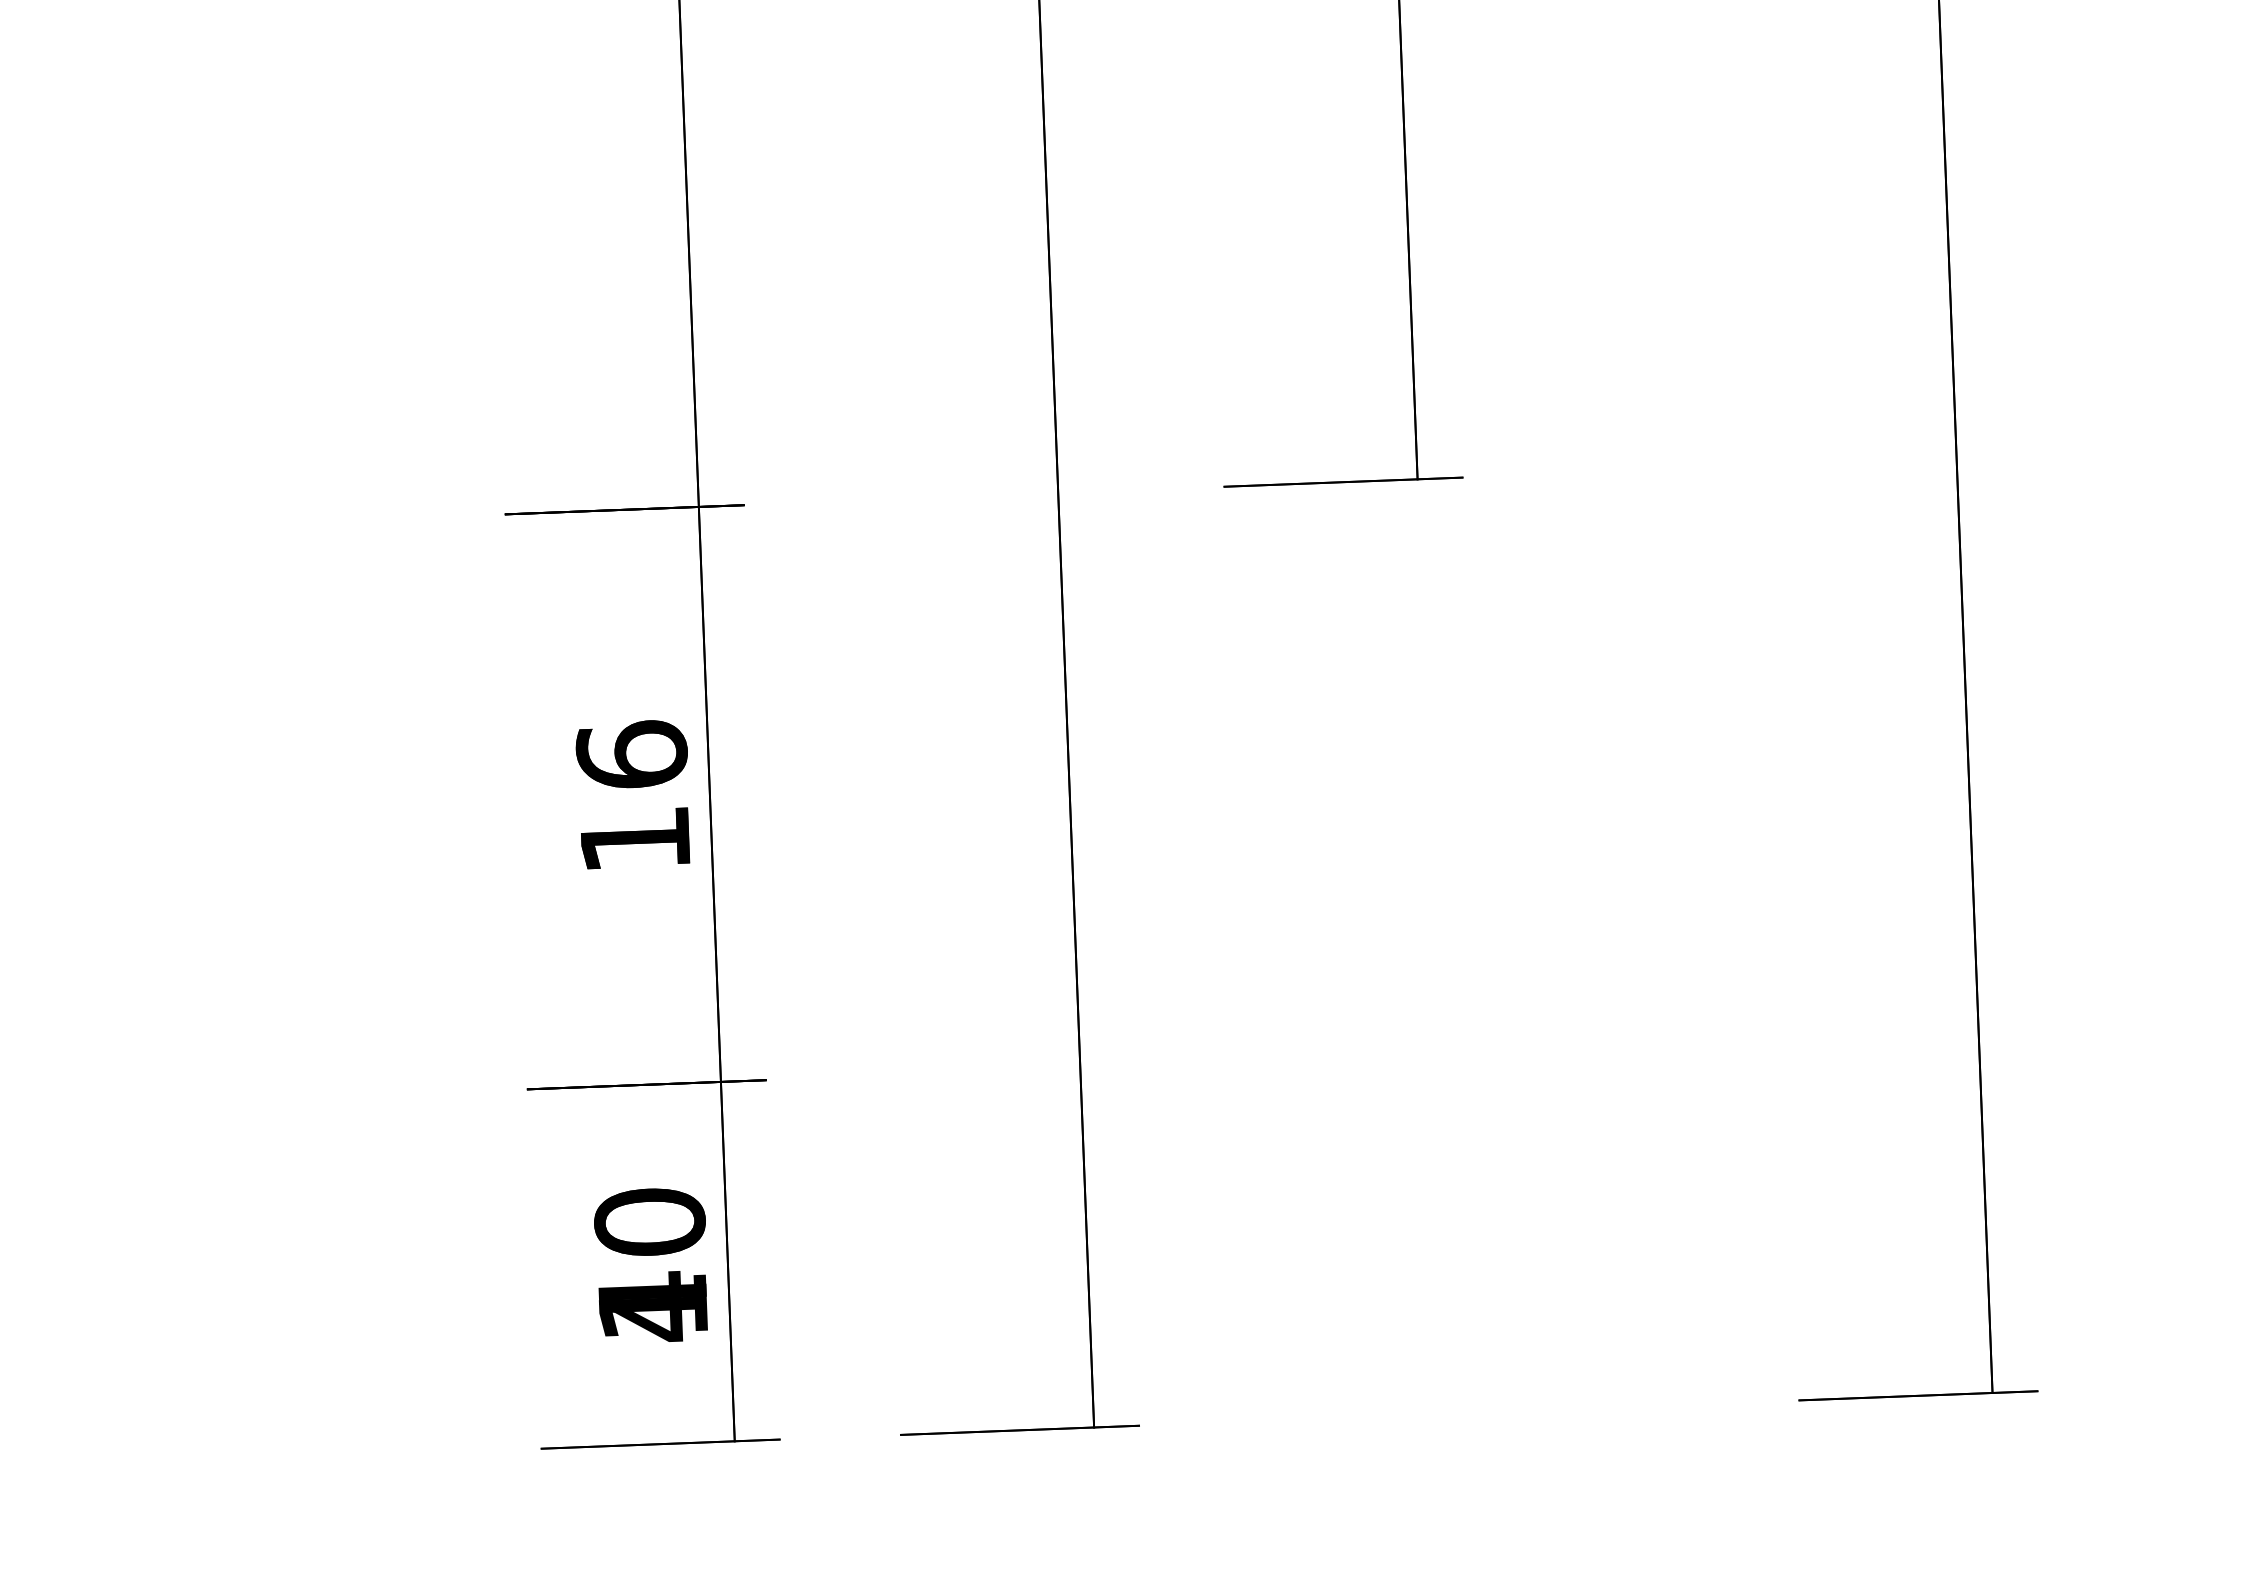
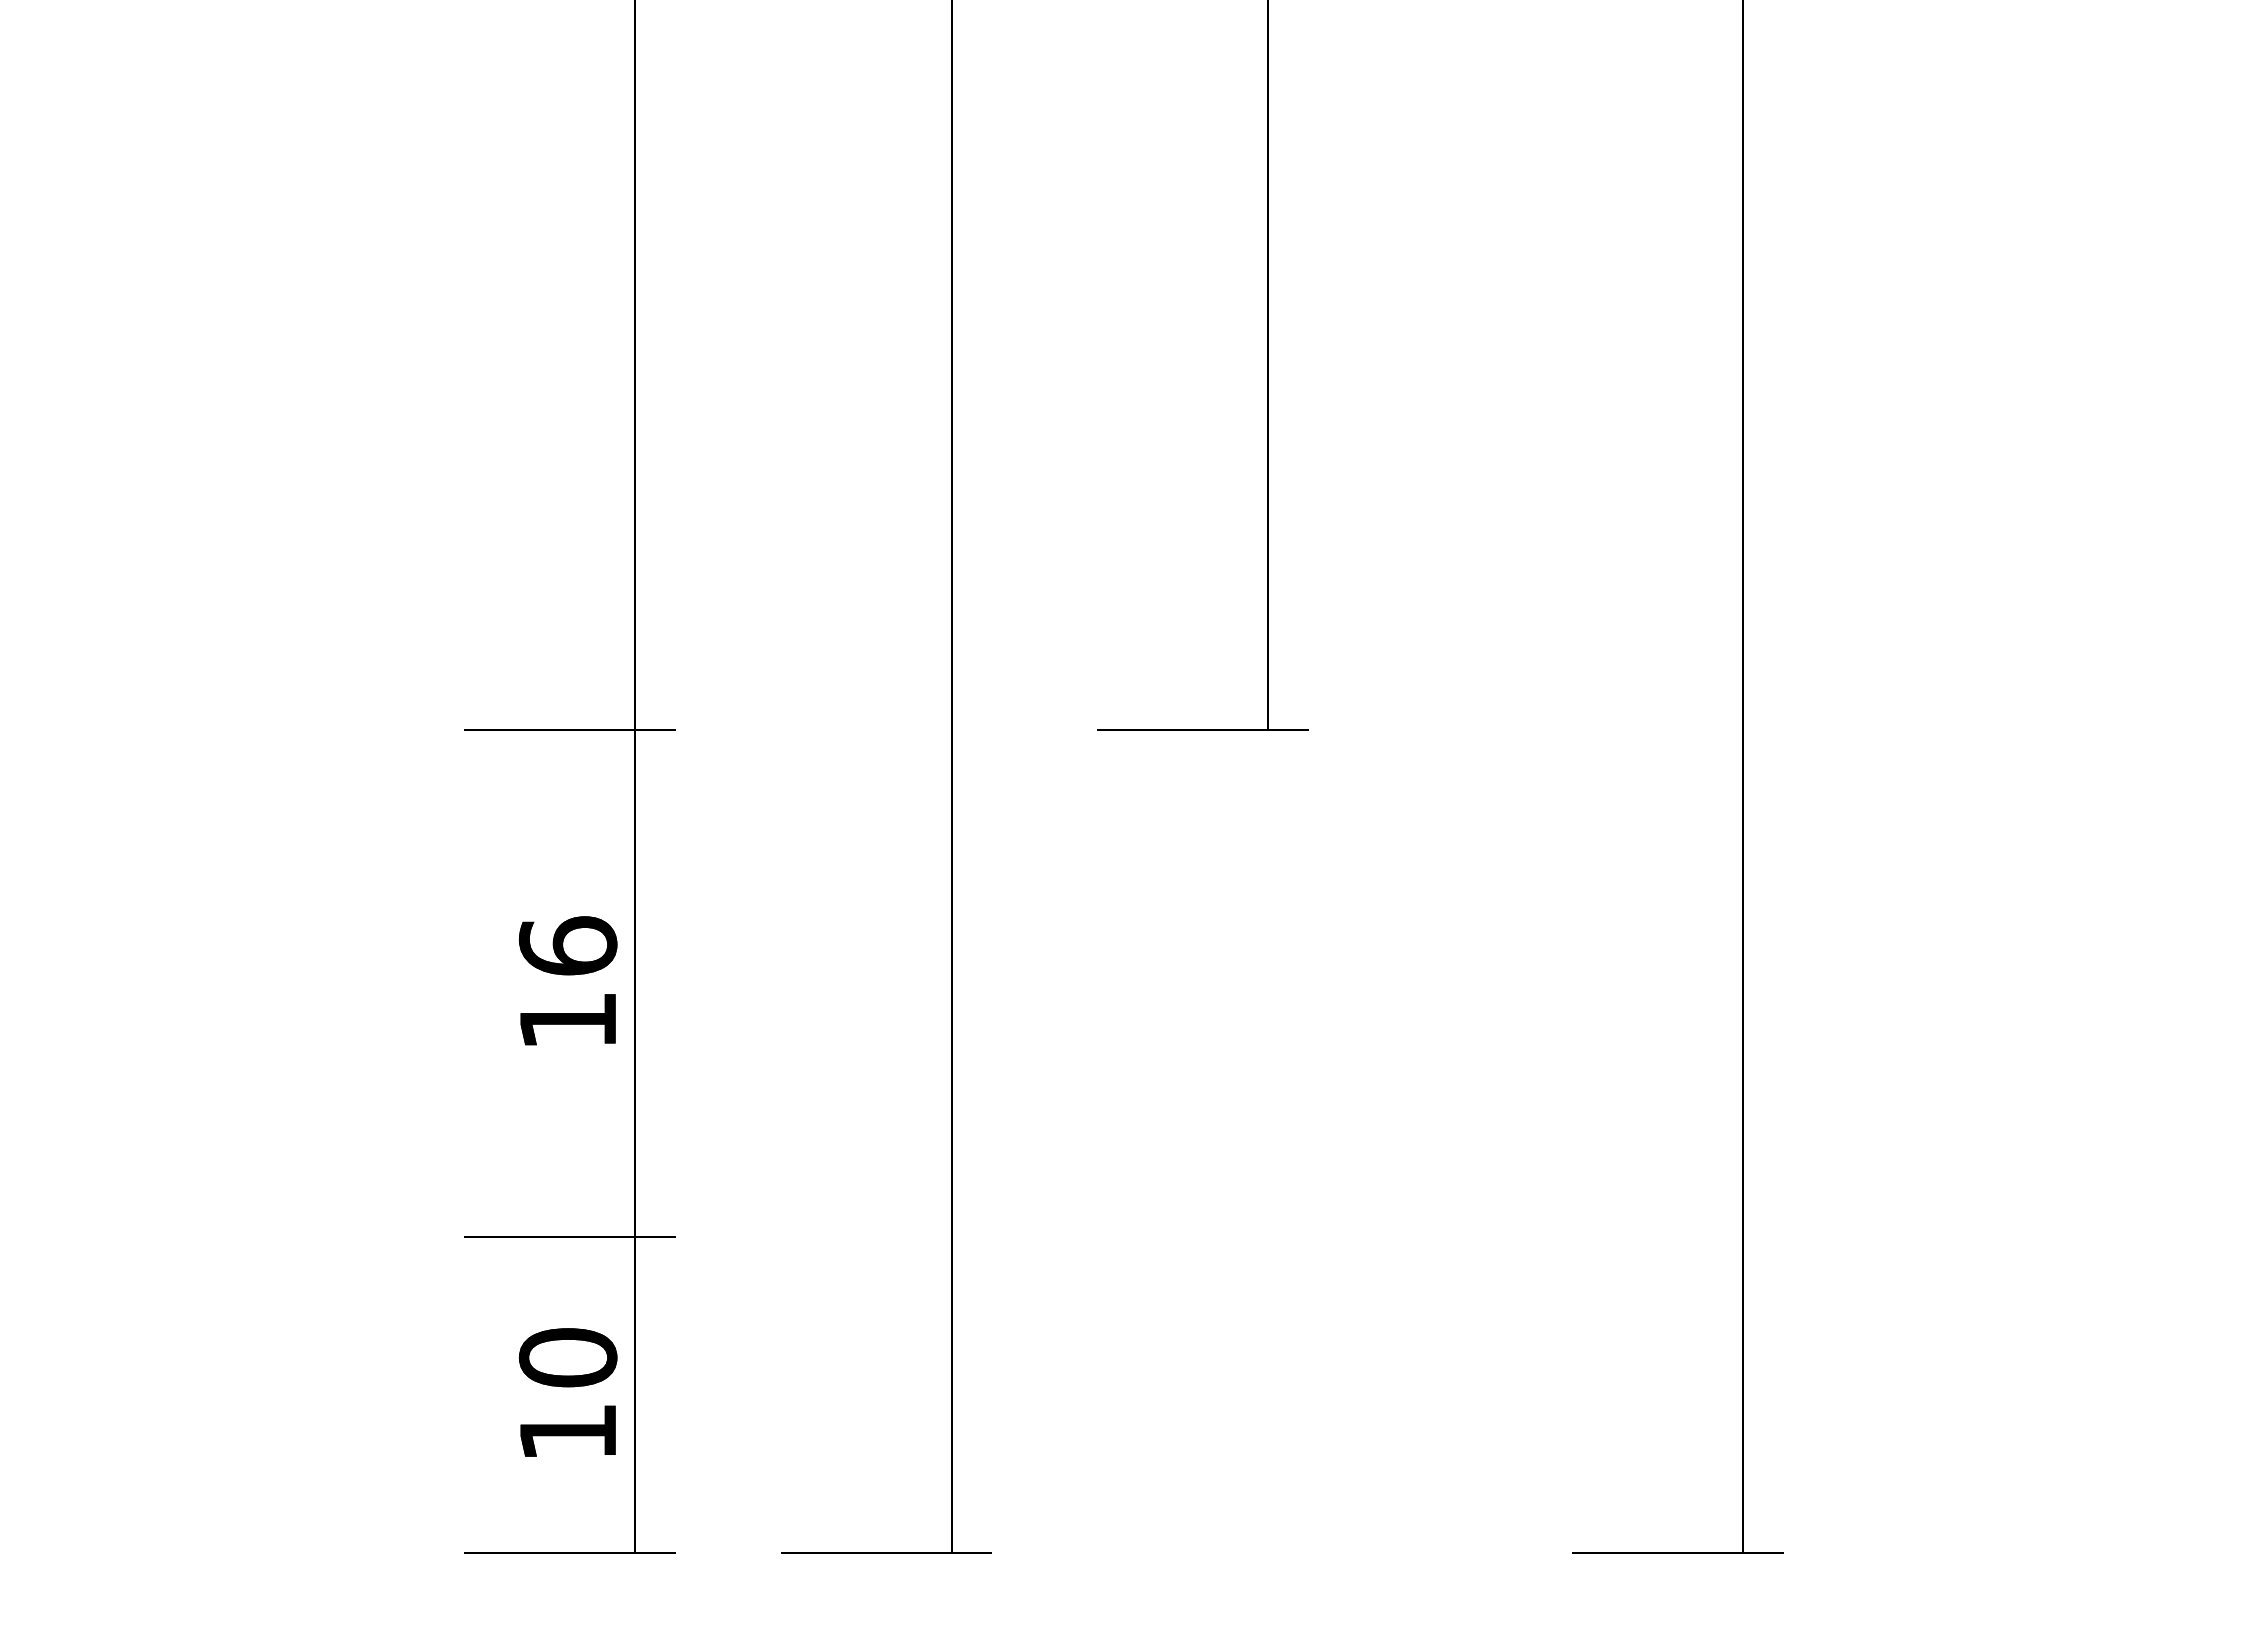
text: (652, 1307) -> (567, 1432), 40 -> 10

